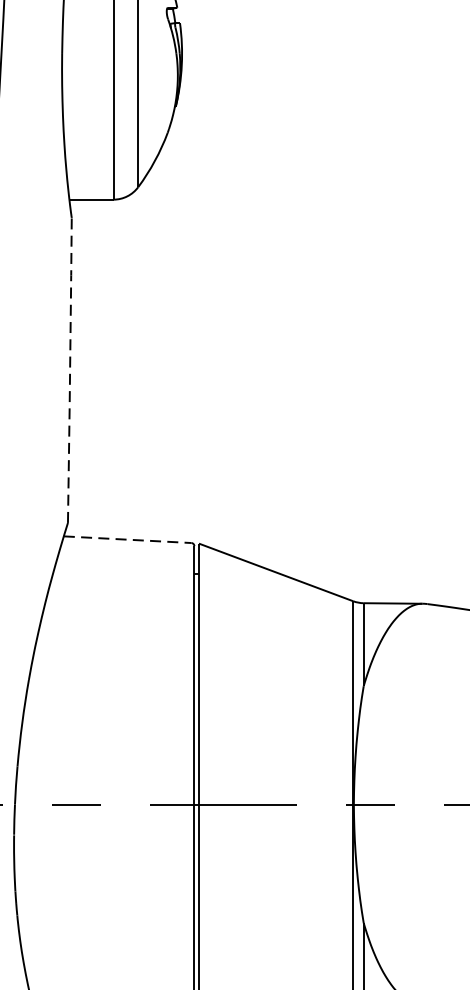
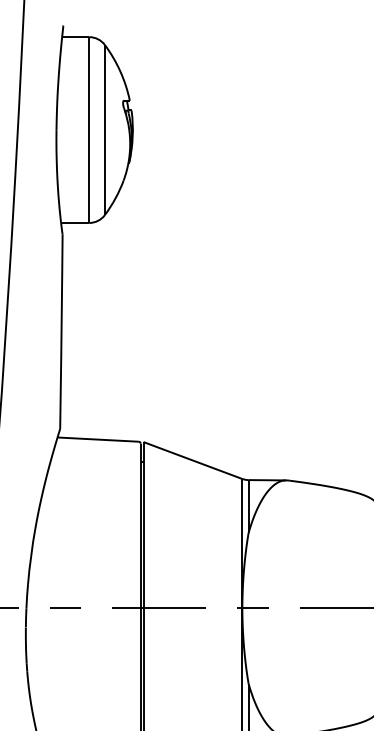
line: (70, 371) -> (61, 332), dashed -> solid
line: (128, 539) -> (98, 439), dashed -> solid

